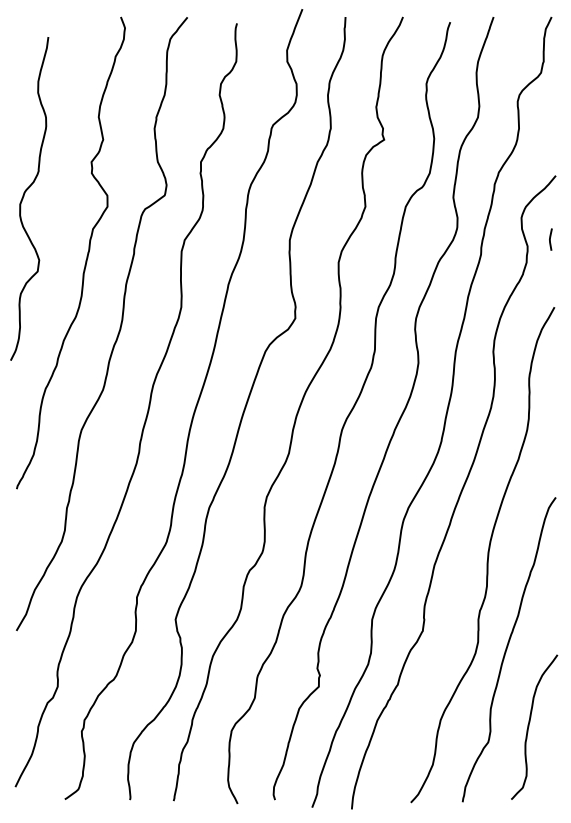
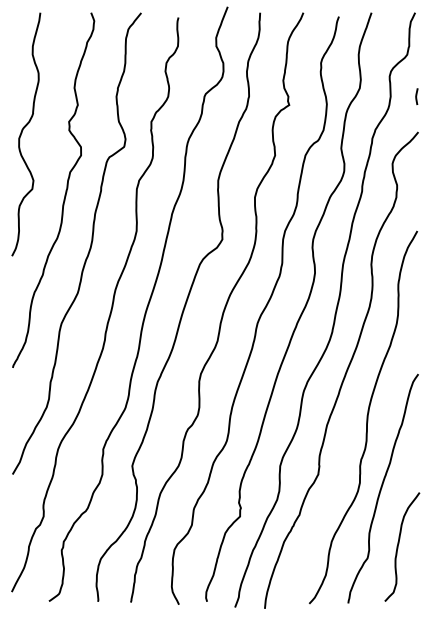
curve: (24, 196) -> (22, 132), moved
line: (550, 239) -> (416, 96), moved

